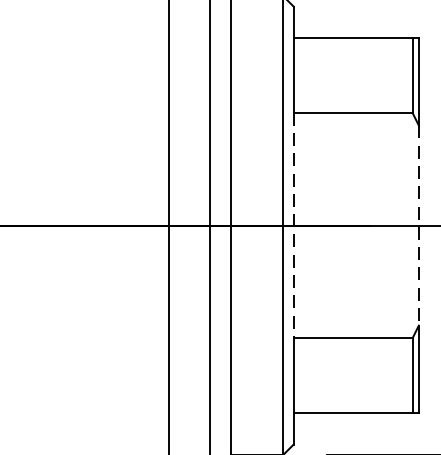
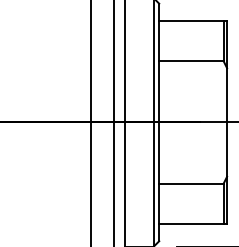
line: (294, 225) -> (159, 122), dashed -> solid
line: (419, 225) -> (227, 122), dashed -> solid

